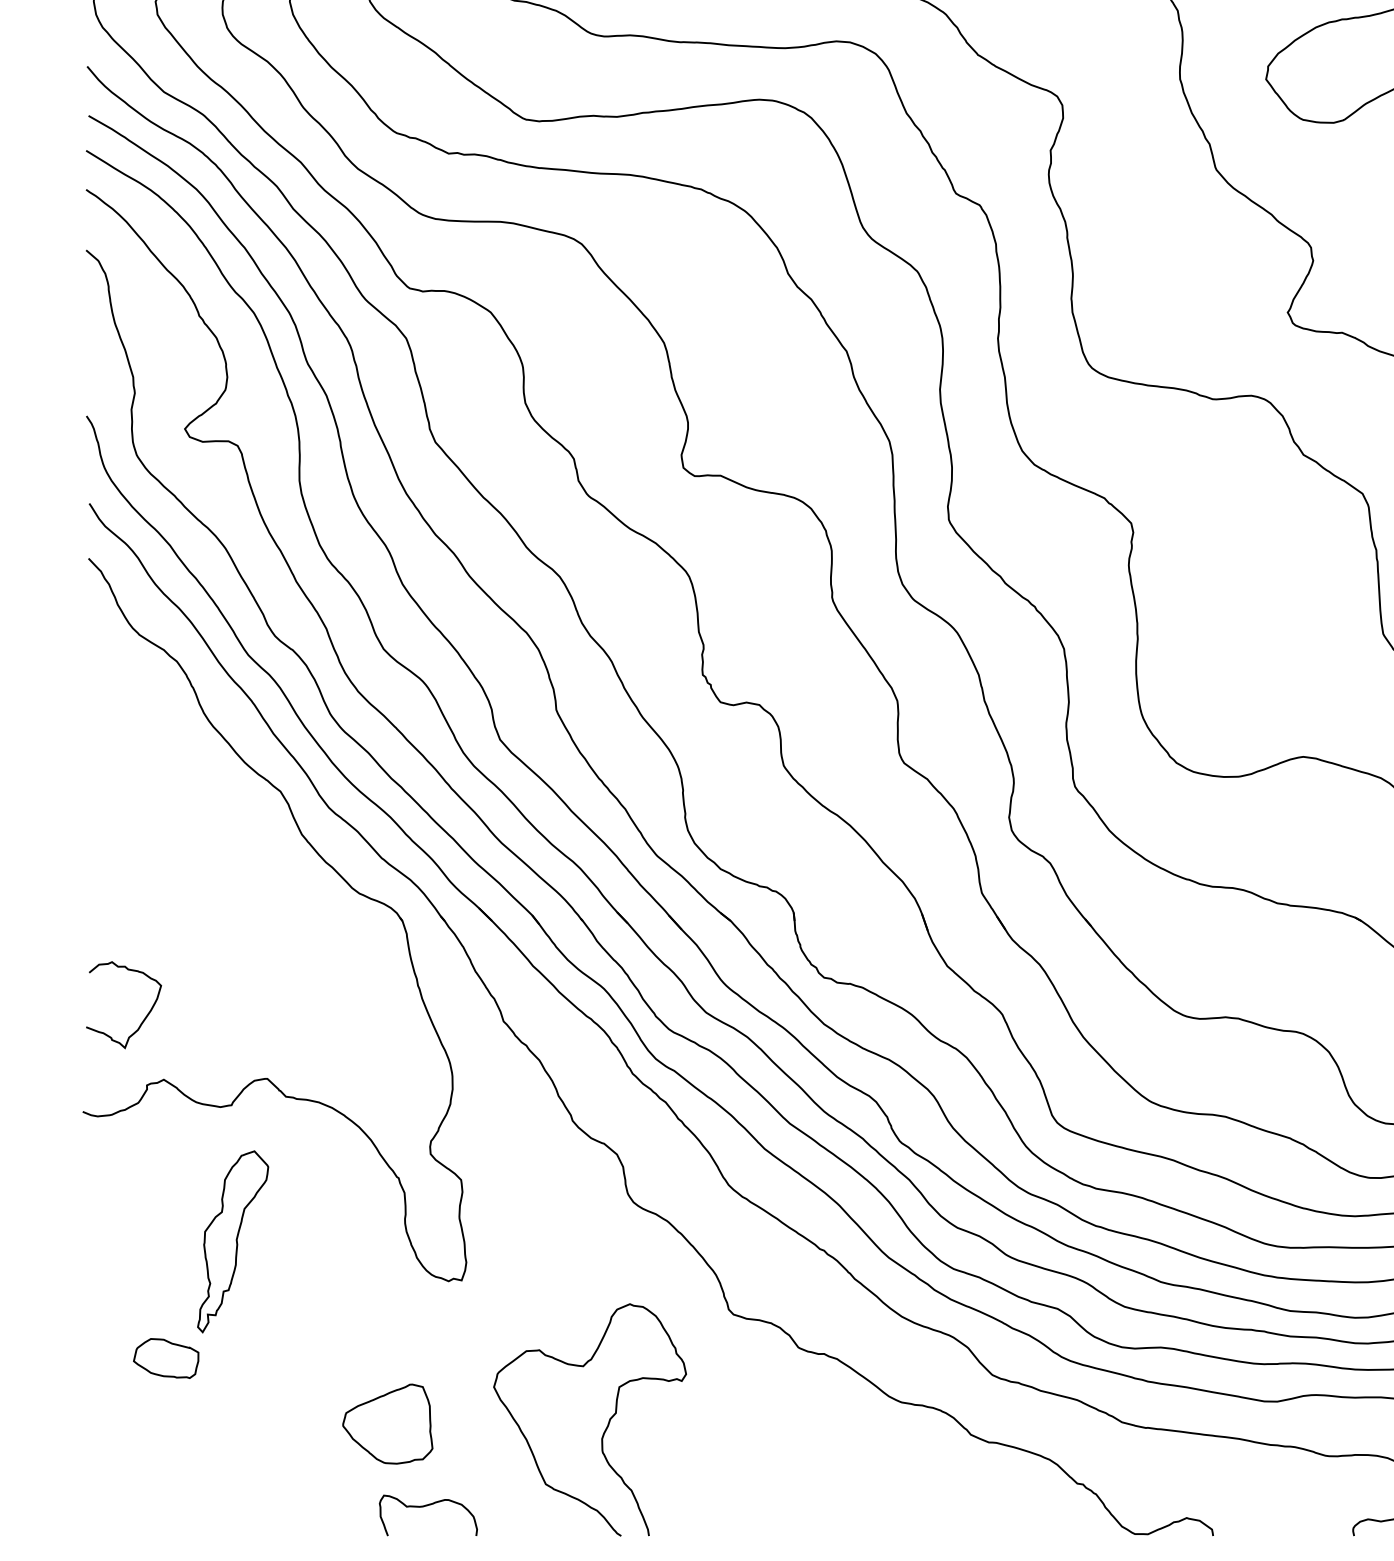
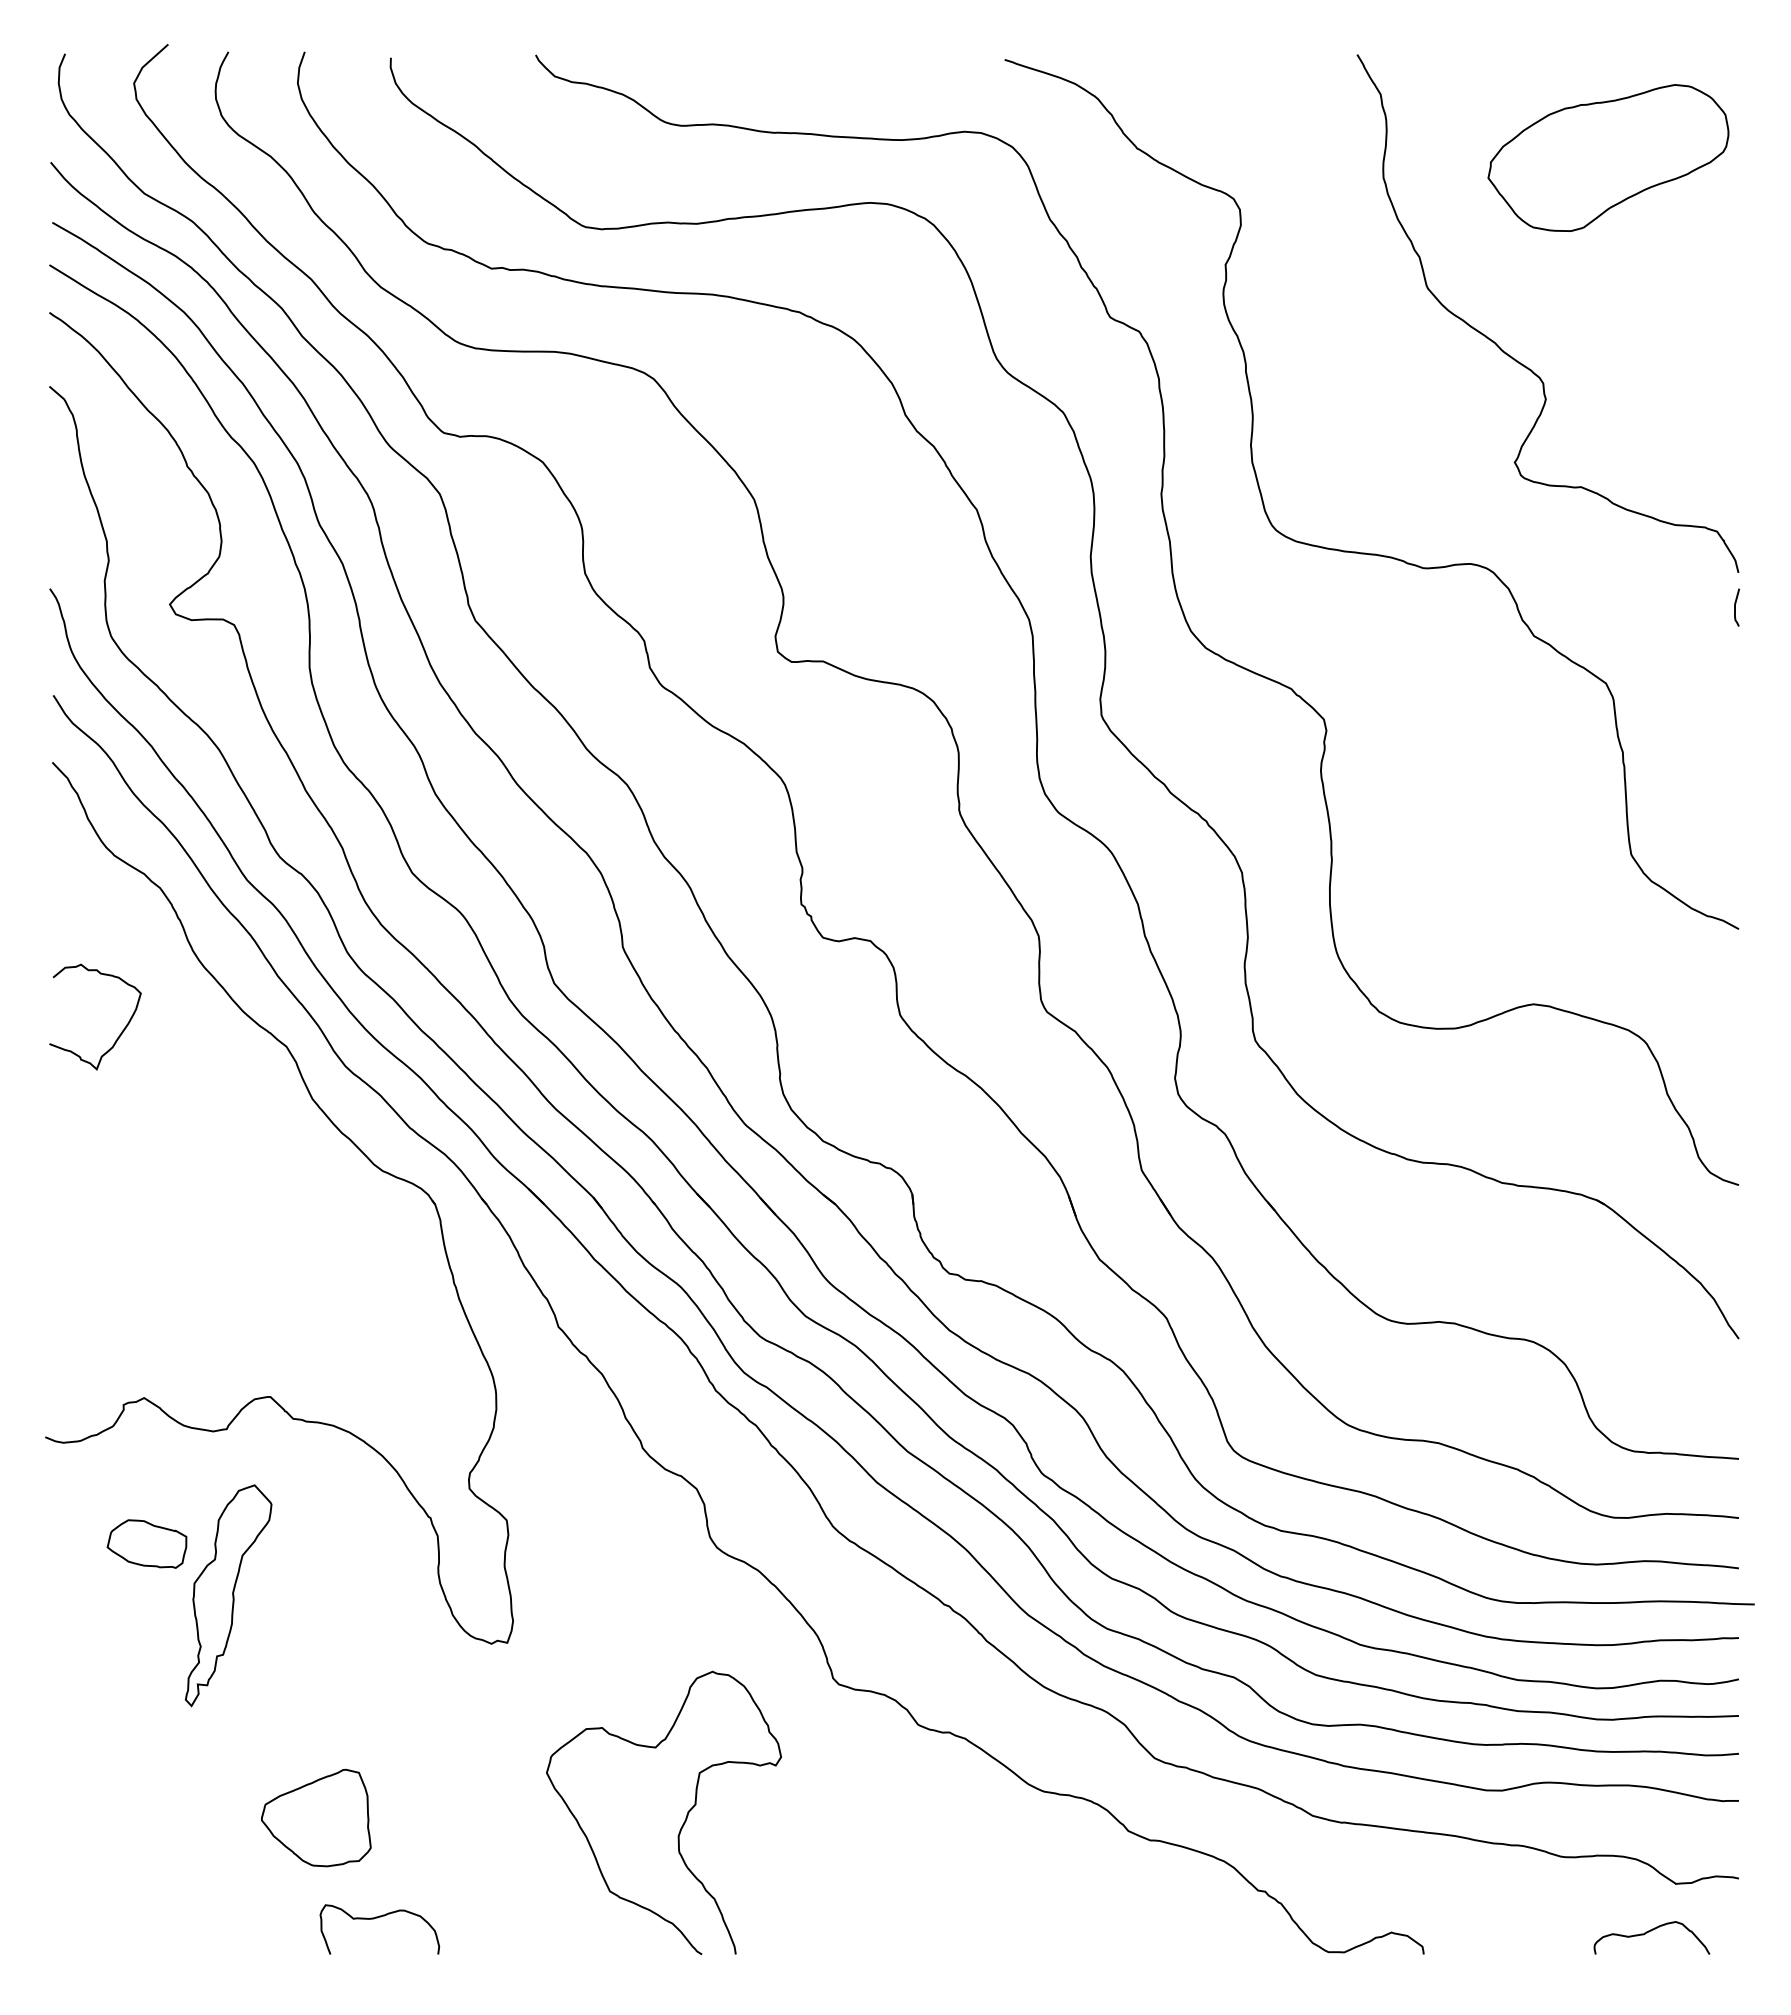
curve: (143, 1019) -> (119, 1034), moved
part: (165, 1358) -> (146, 1543), moved
part: (387, 1423) -> (316, 1817), moved
curve: (426, 1506) -> (377, 1918), moved

